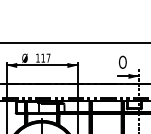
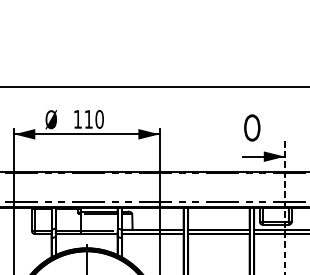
text: (48, 57) -> (99, 117), 117 -> 110

